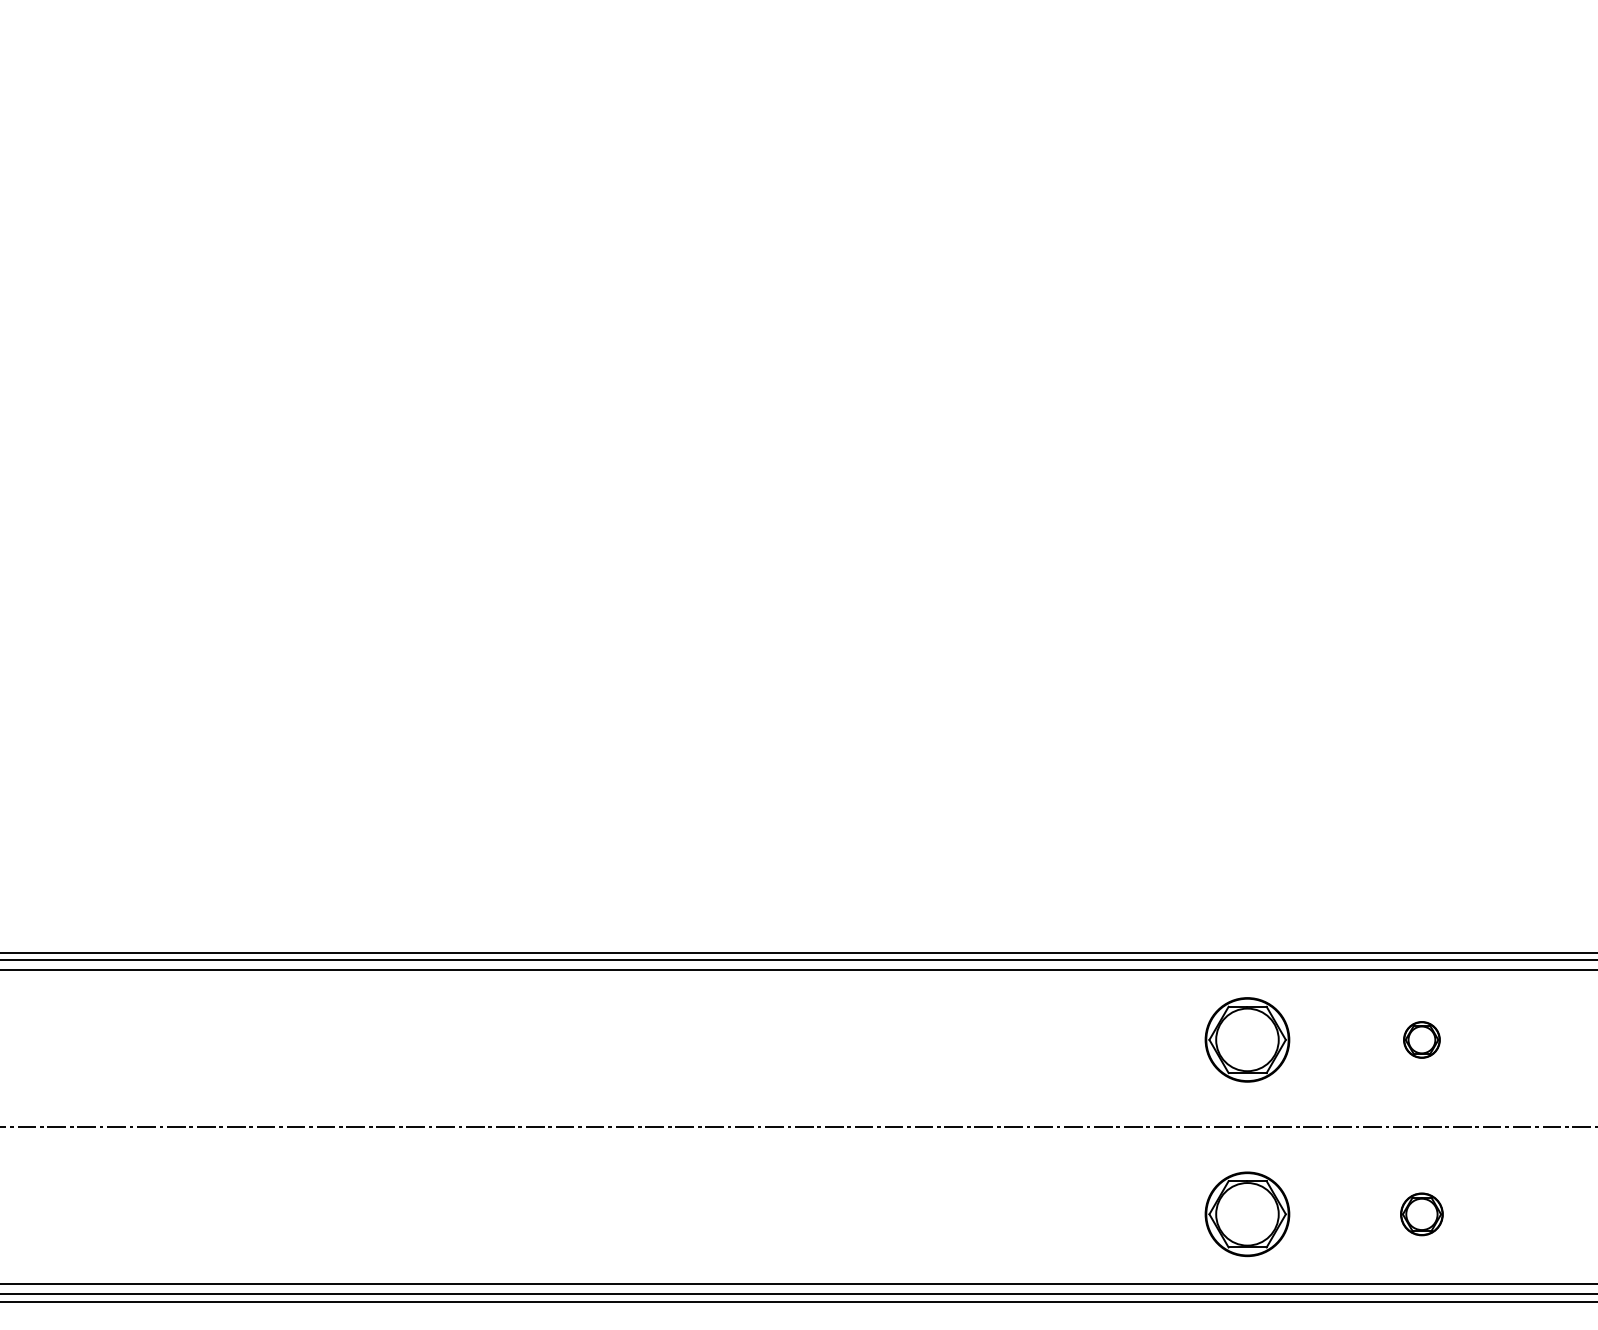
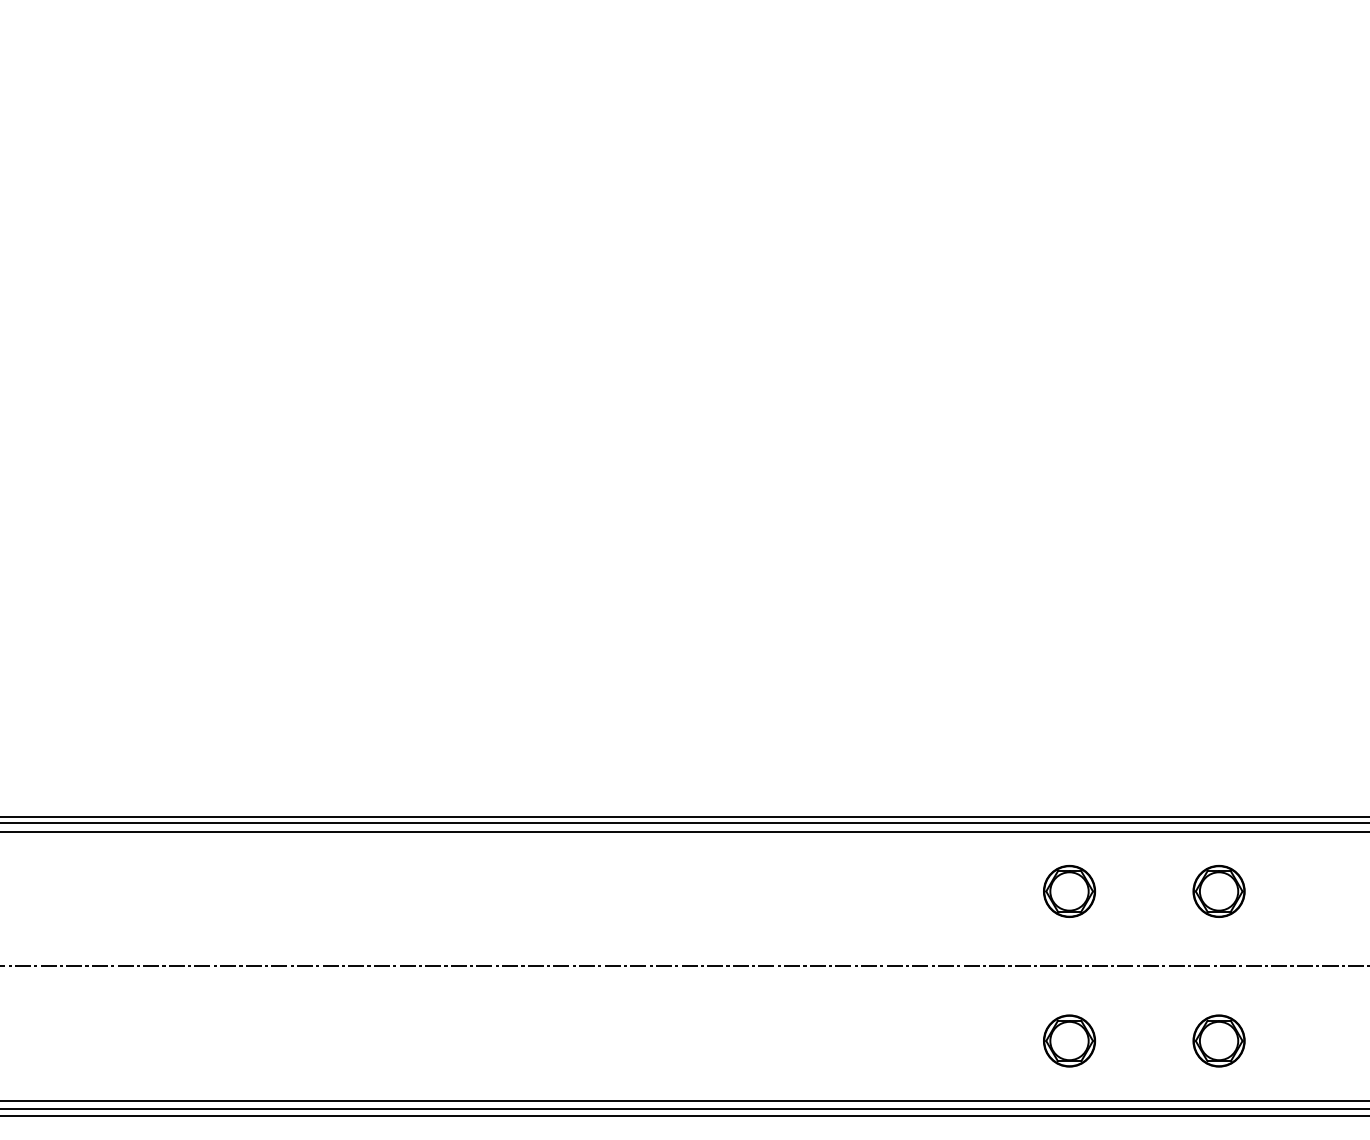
part: (1247, 1039) -> (1069, 891), size x0.71
part: (1421, 1039) -> (1218, 891), size x1.67
part: (1247, 1214) -> (1069, 1041), size x0.71
part: (1421, 1214) -> (1218, 1041), size x1.43

